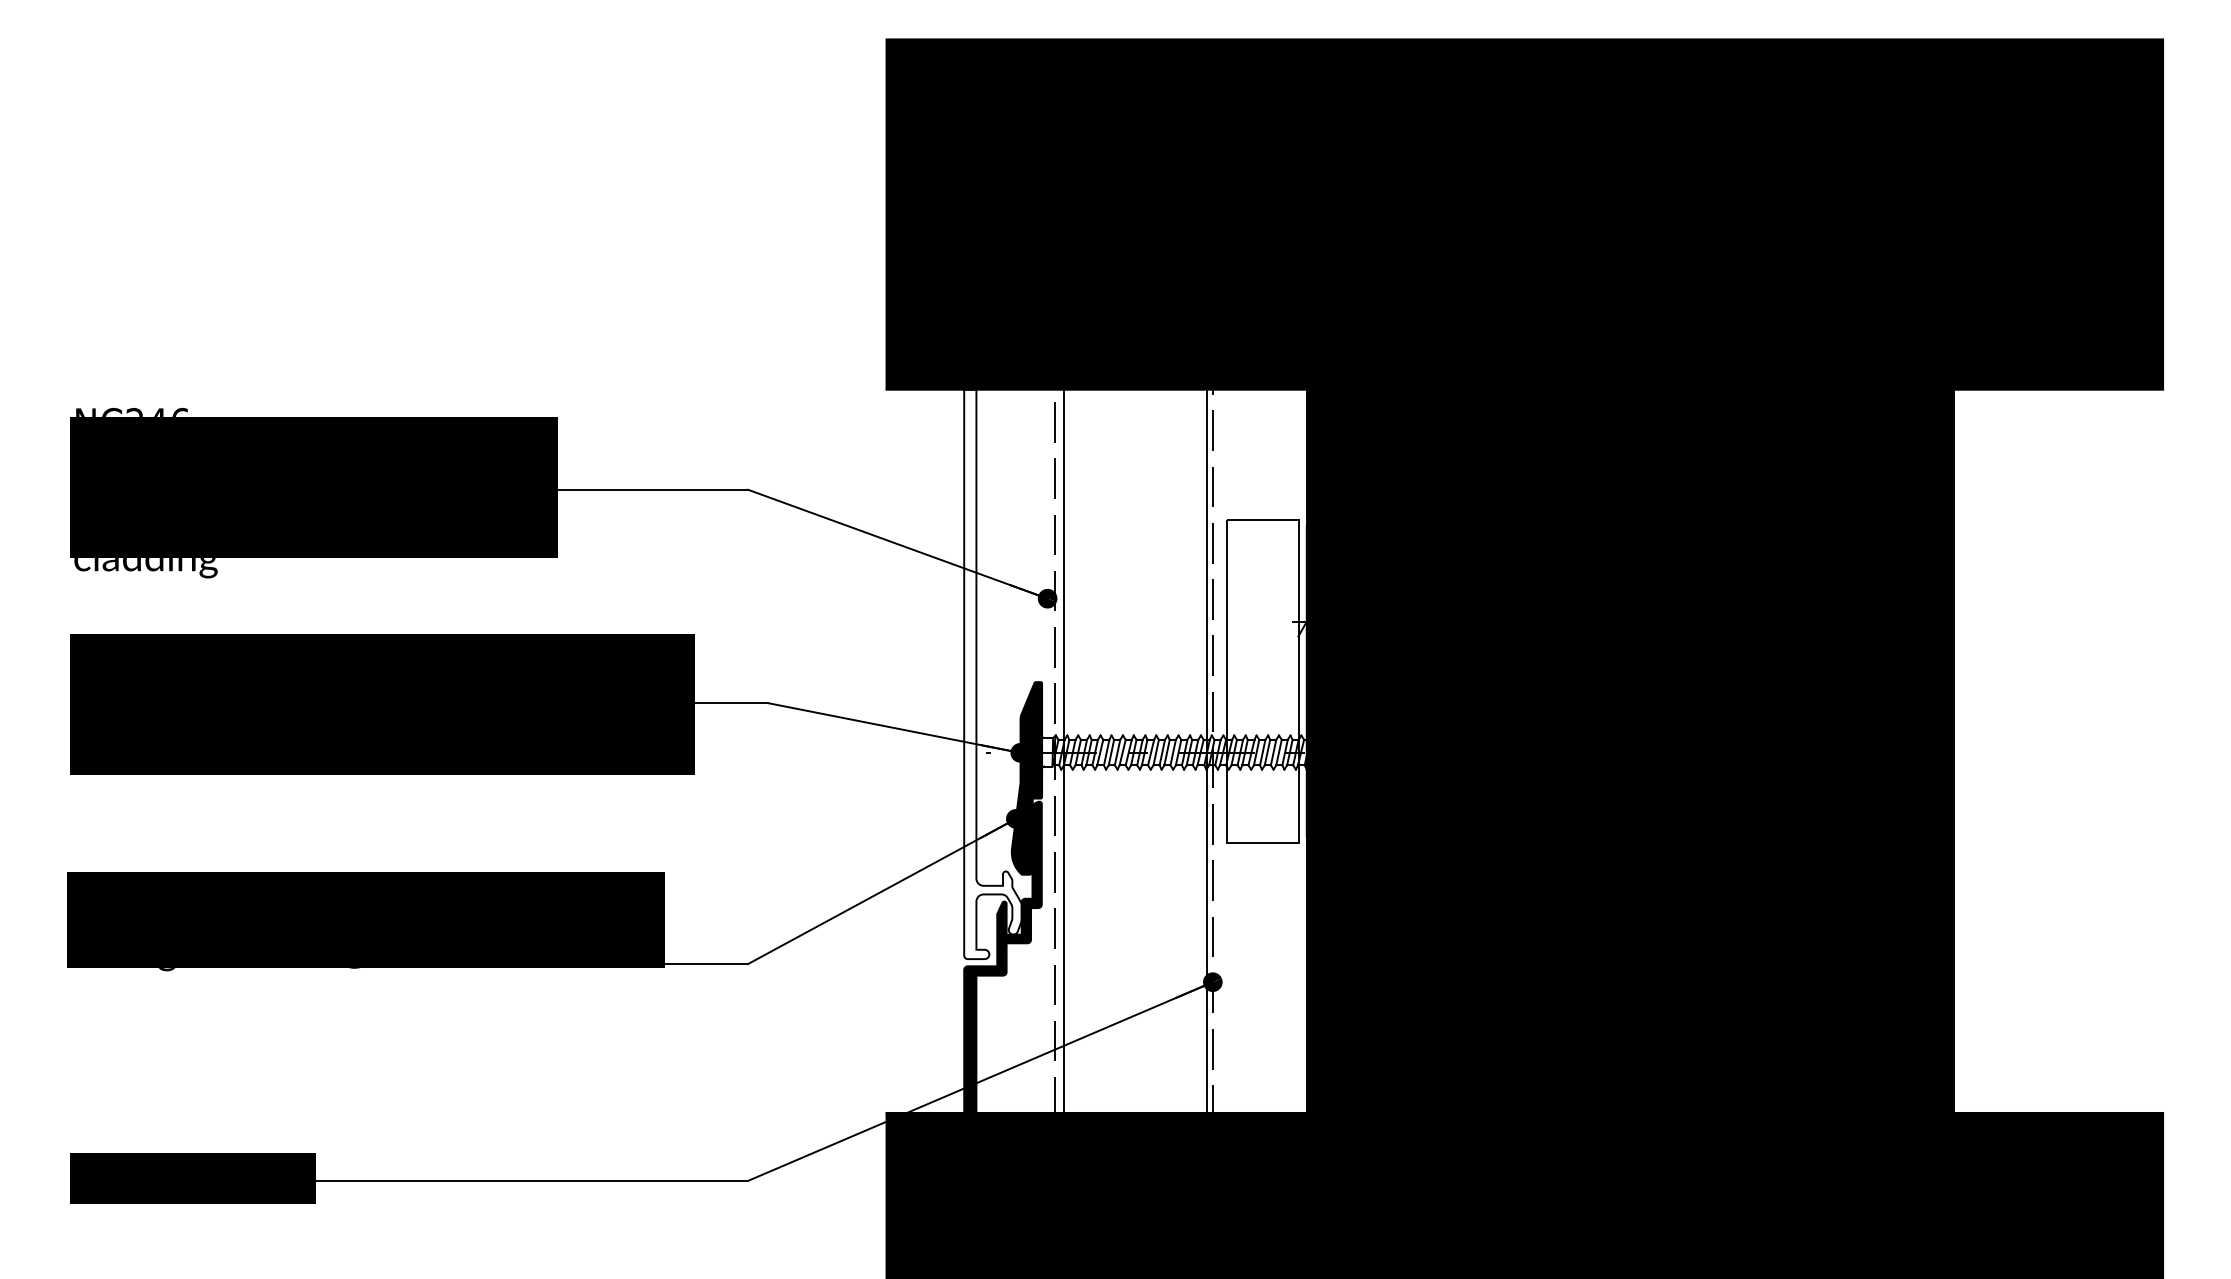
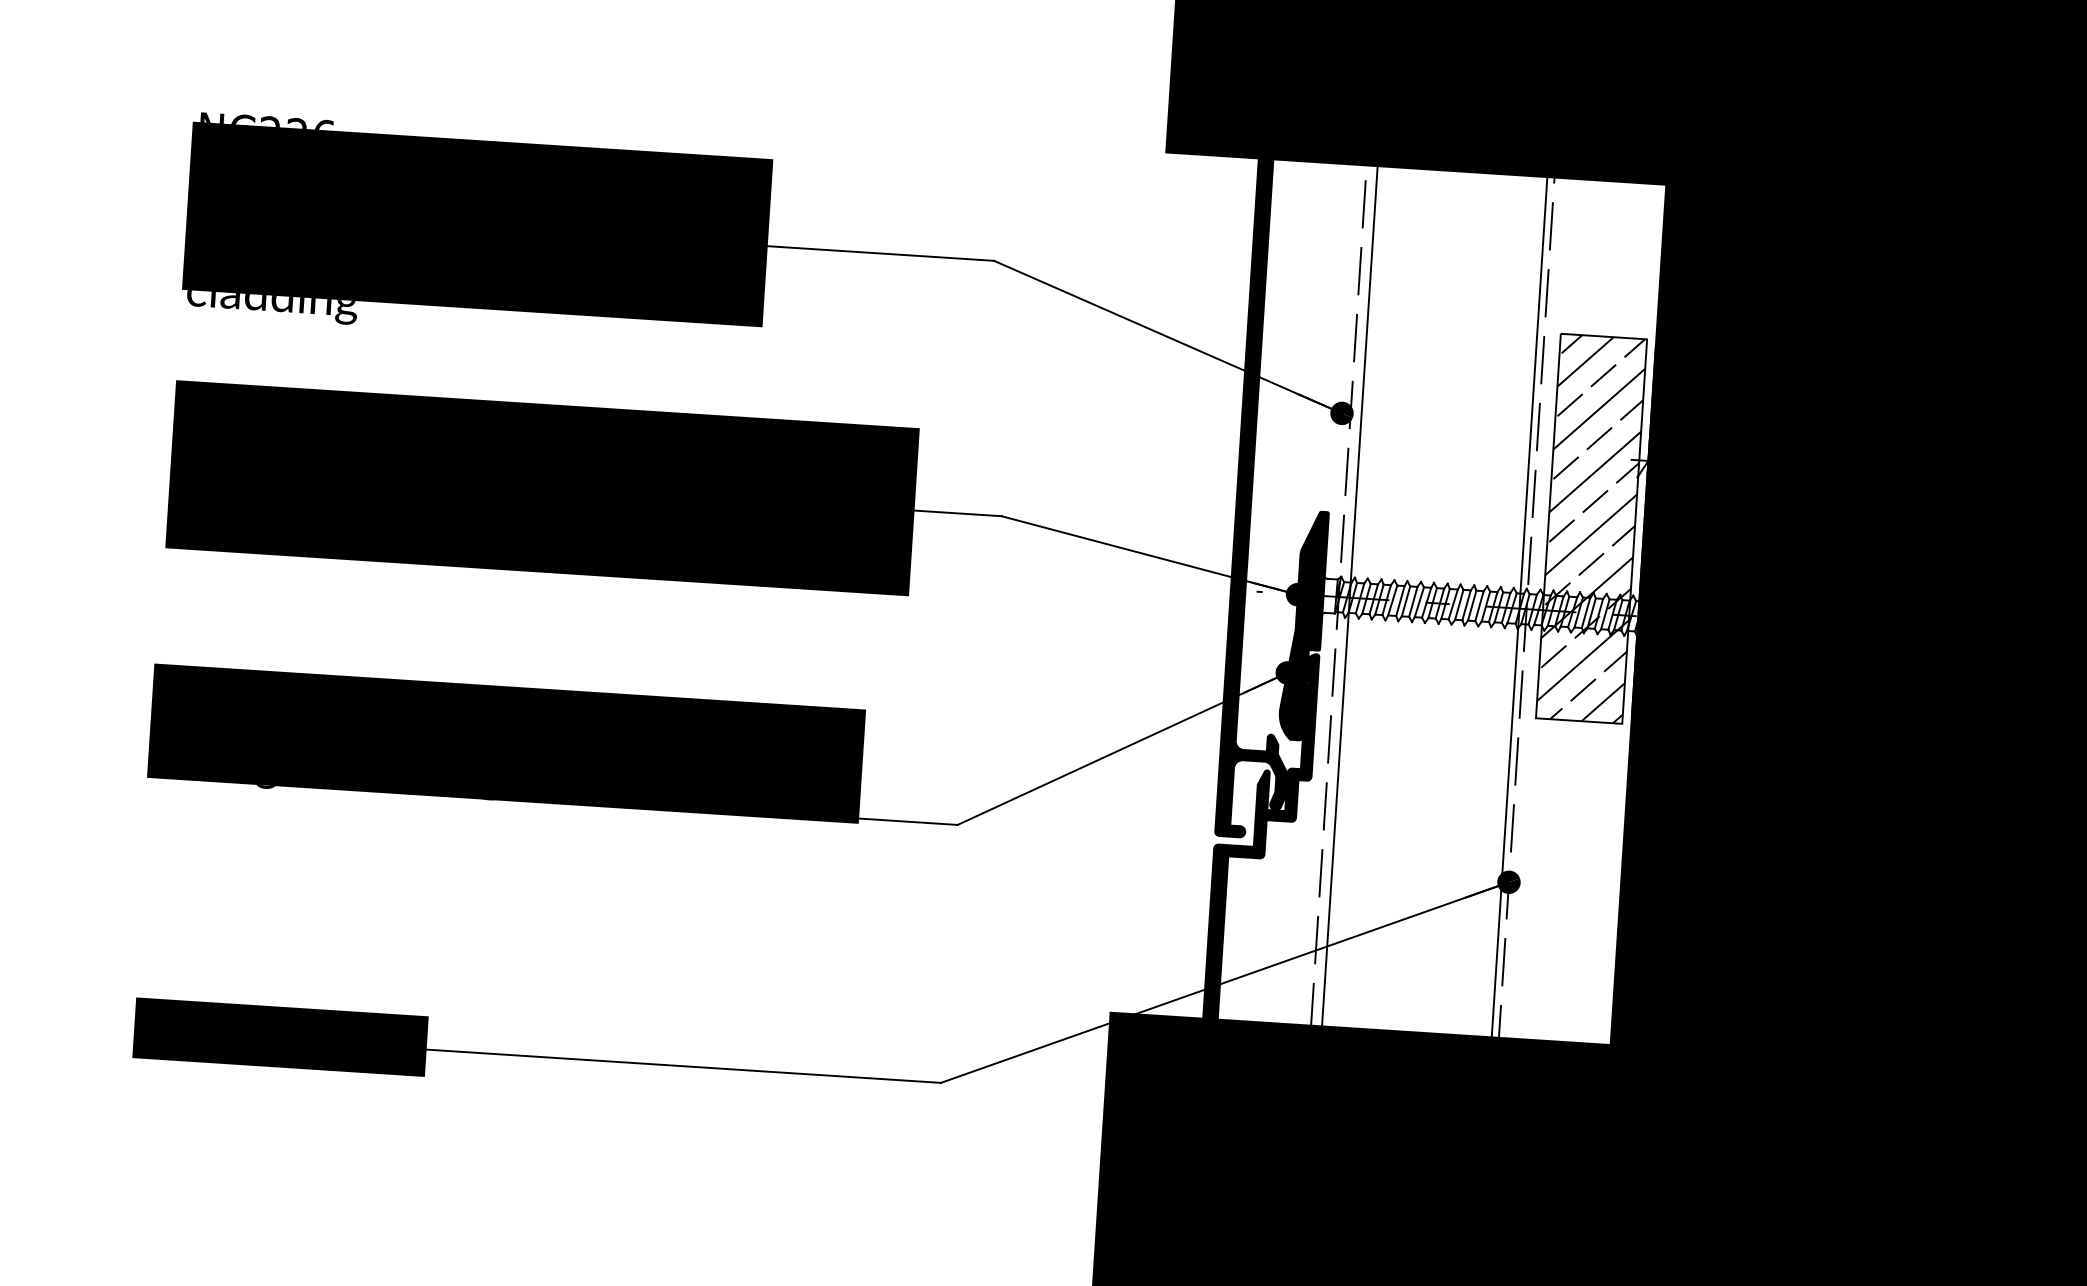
text: (157, 411) -> (297, 122), NC246 -> NC226
fill: (992, 674) -> (1270, 499), added
hatch: (1262, 681) -> (1591, 528), added

